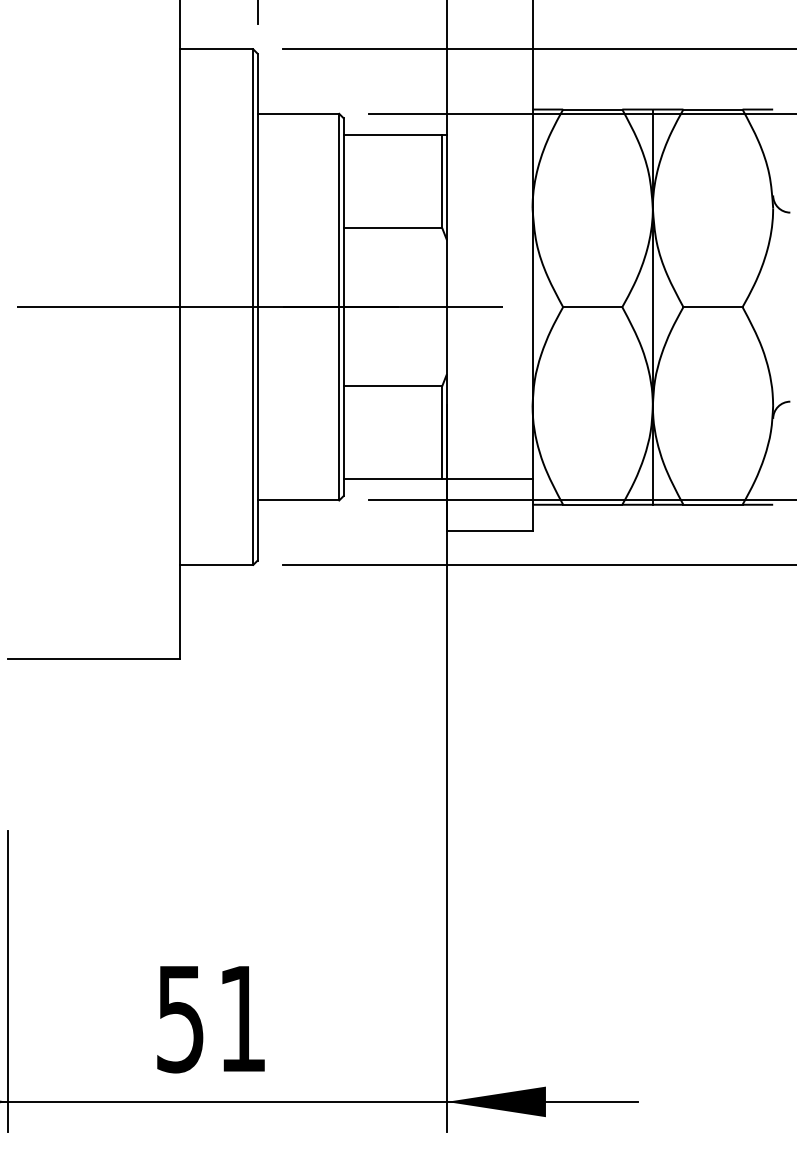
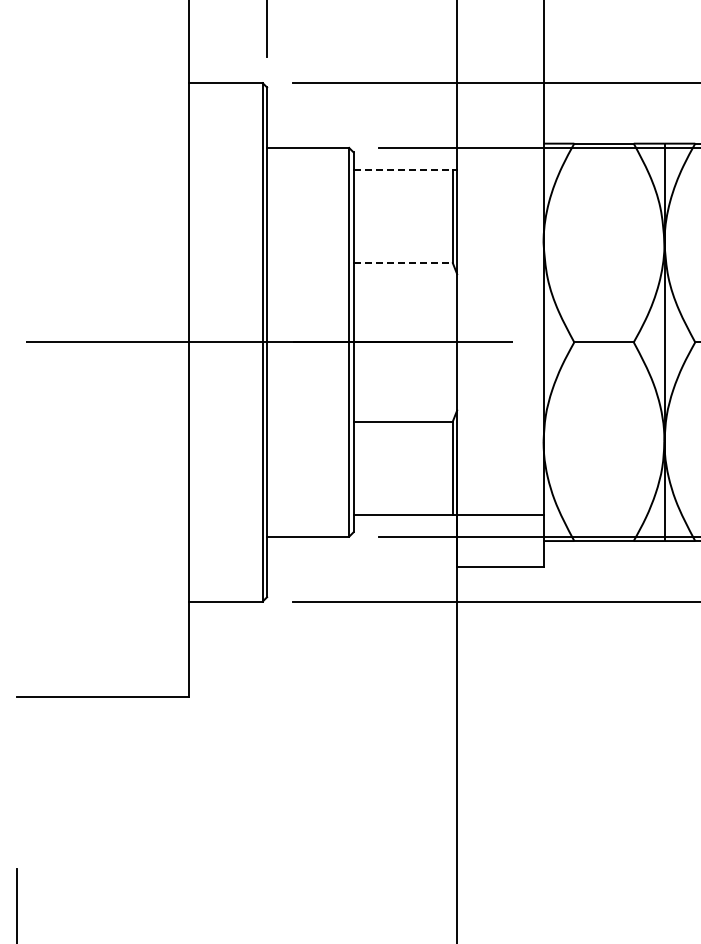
line: (393, 135) -> (403, 169), solid -> dashed
line: (393, 228) -> (403, 263), solid -> dashed

